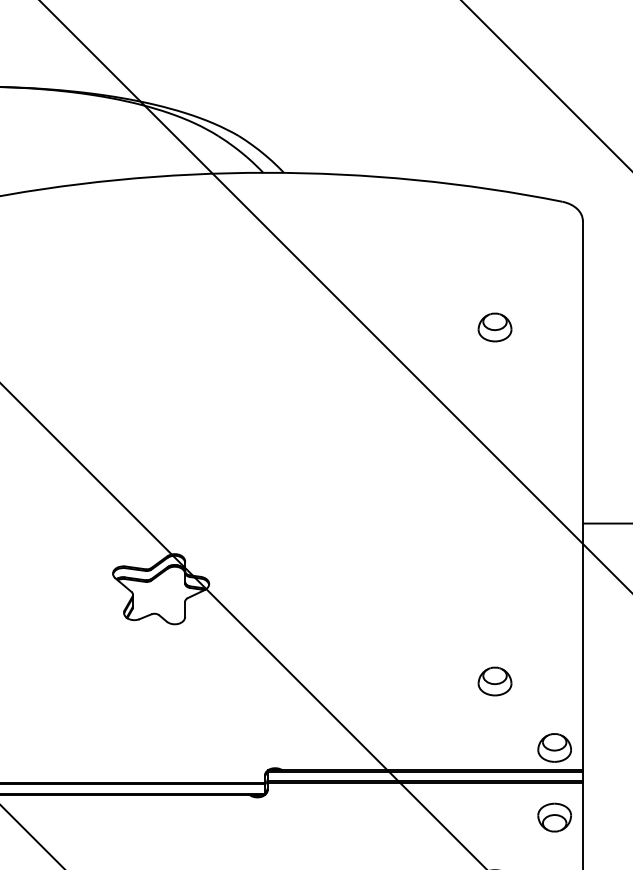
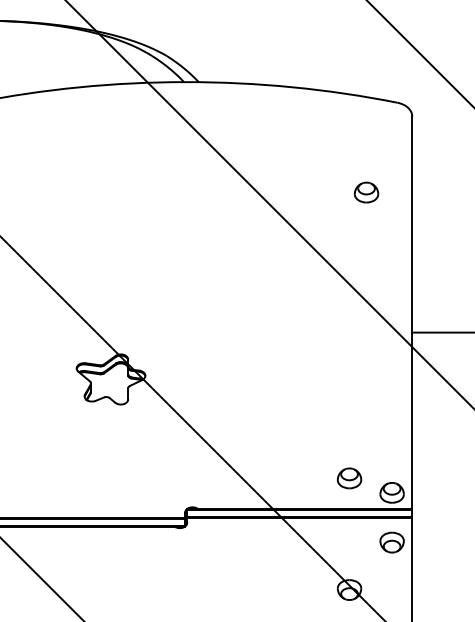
part: (494, 327) -> (366, 192), moved
part: (494, 681) -> (349, 478), moved

